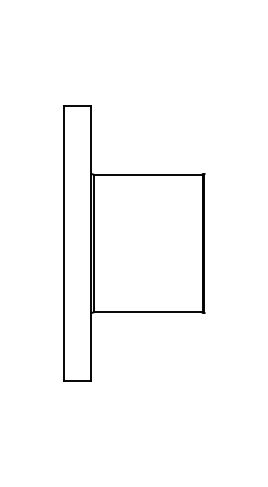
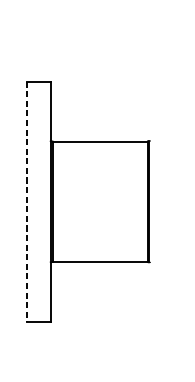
line: (63, 243) -> (26, 201), solid -> dashed

